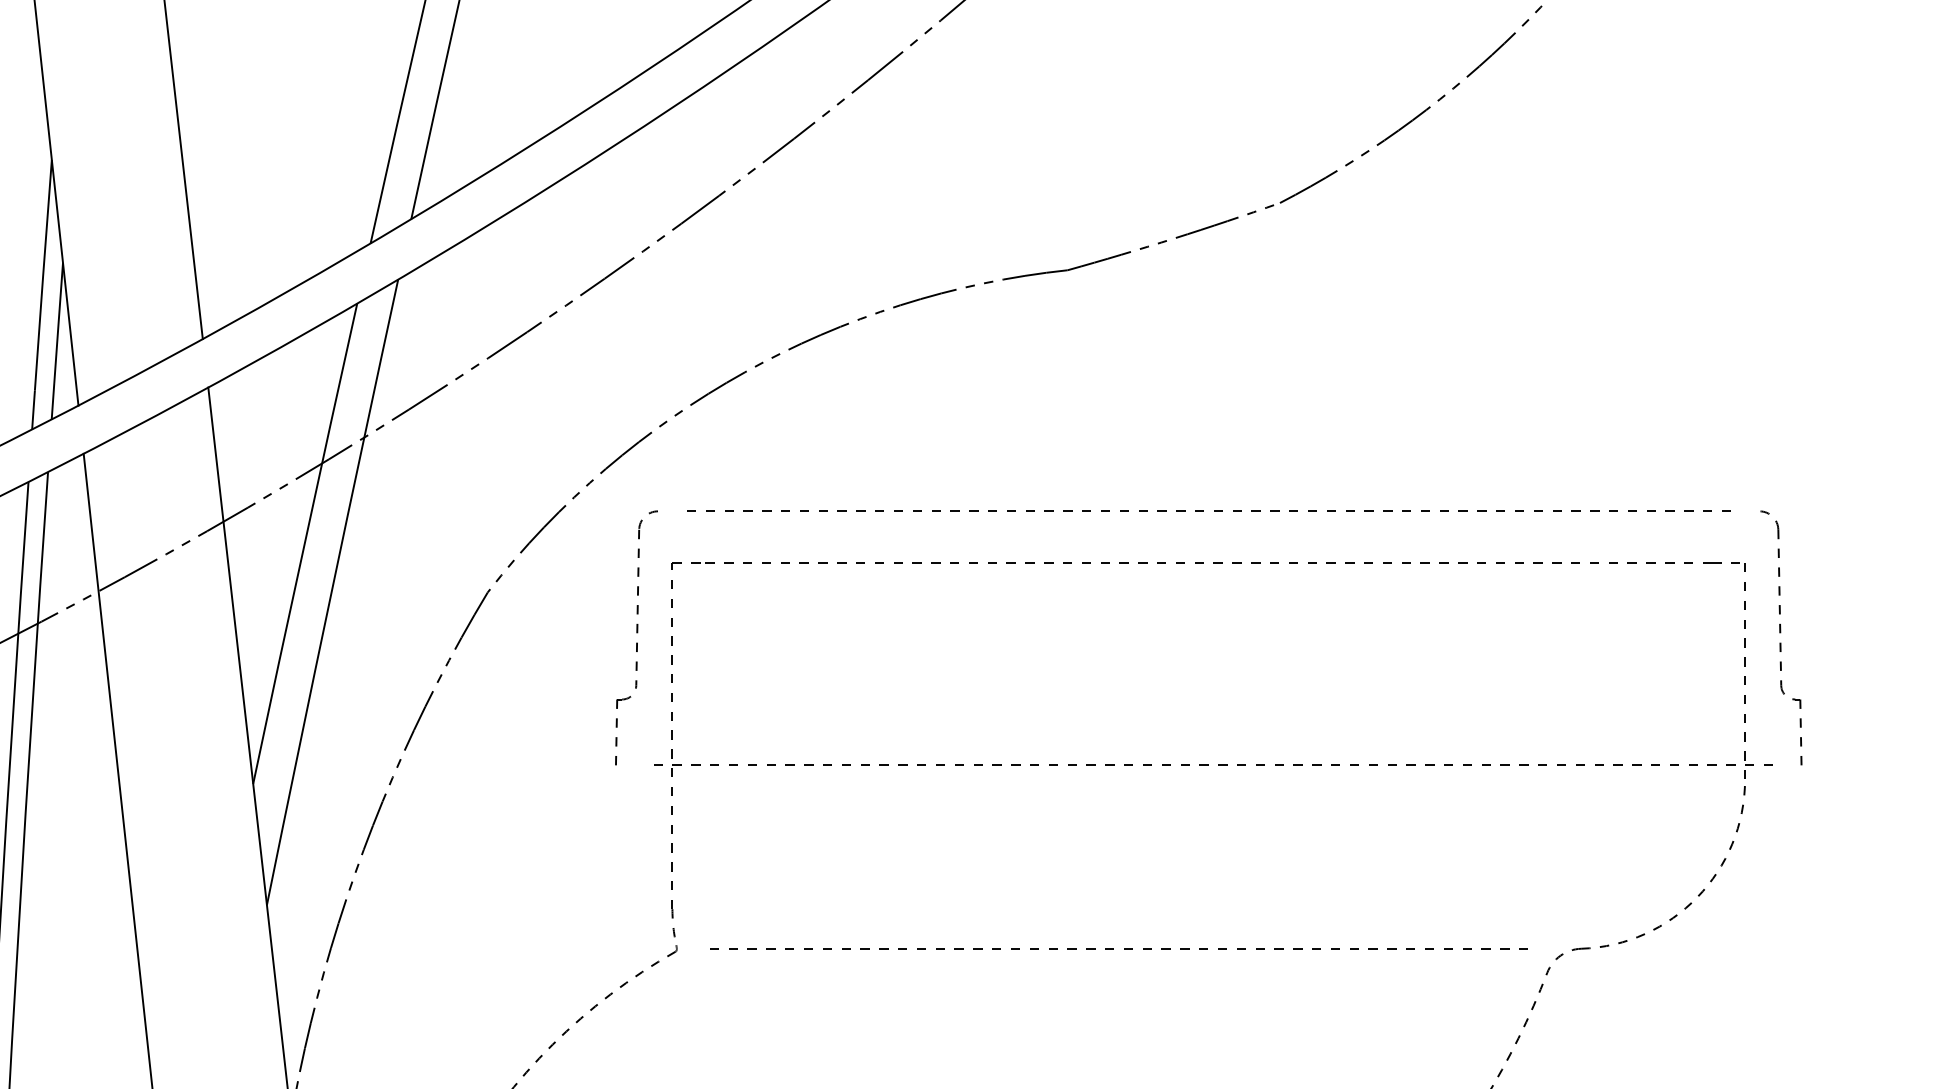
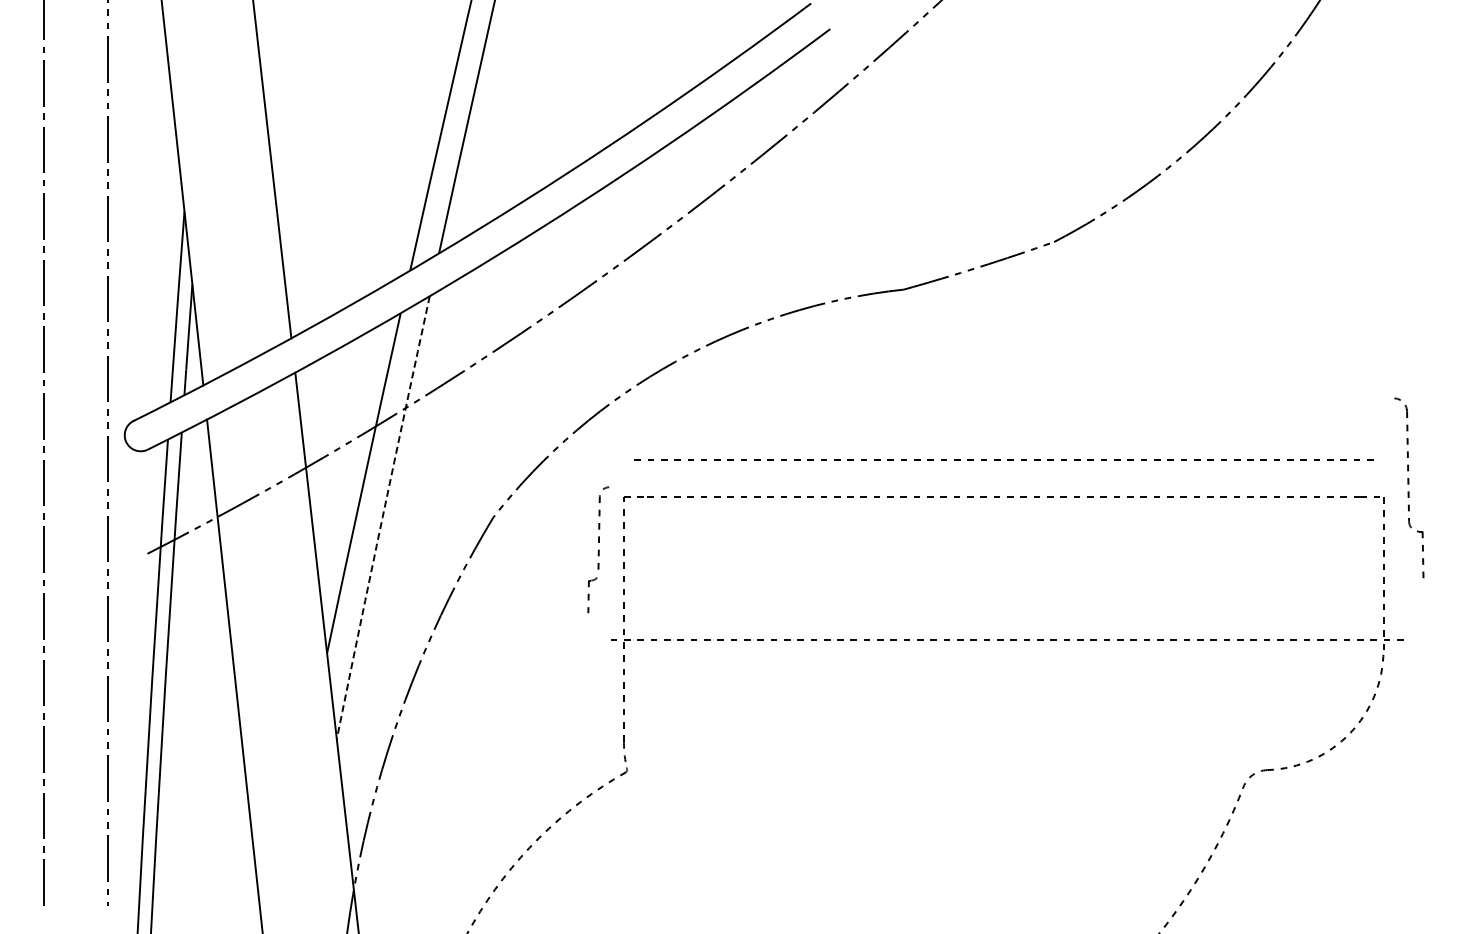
arc: (331, 592) -> (382, 517), solid -> dashed
part: (636, 637) -> (598, 549), size x0.7
part: (1781, 637) -> (1409, 487), moved
line: (1113, 947) -> (936, 769), removed

